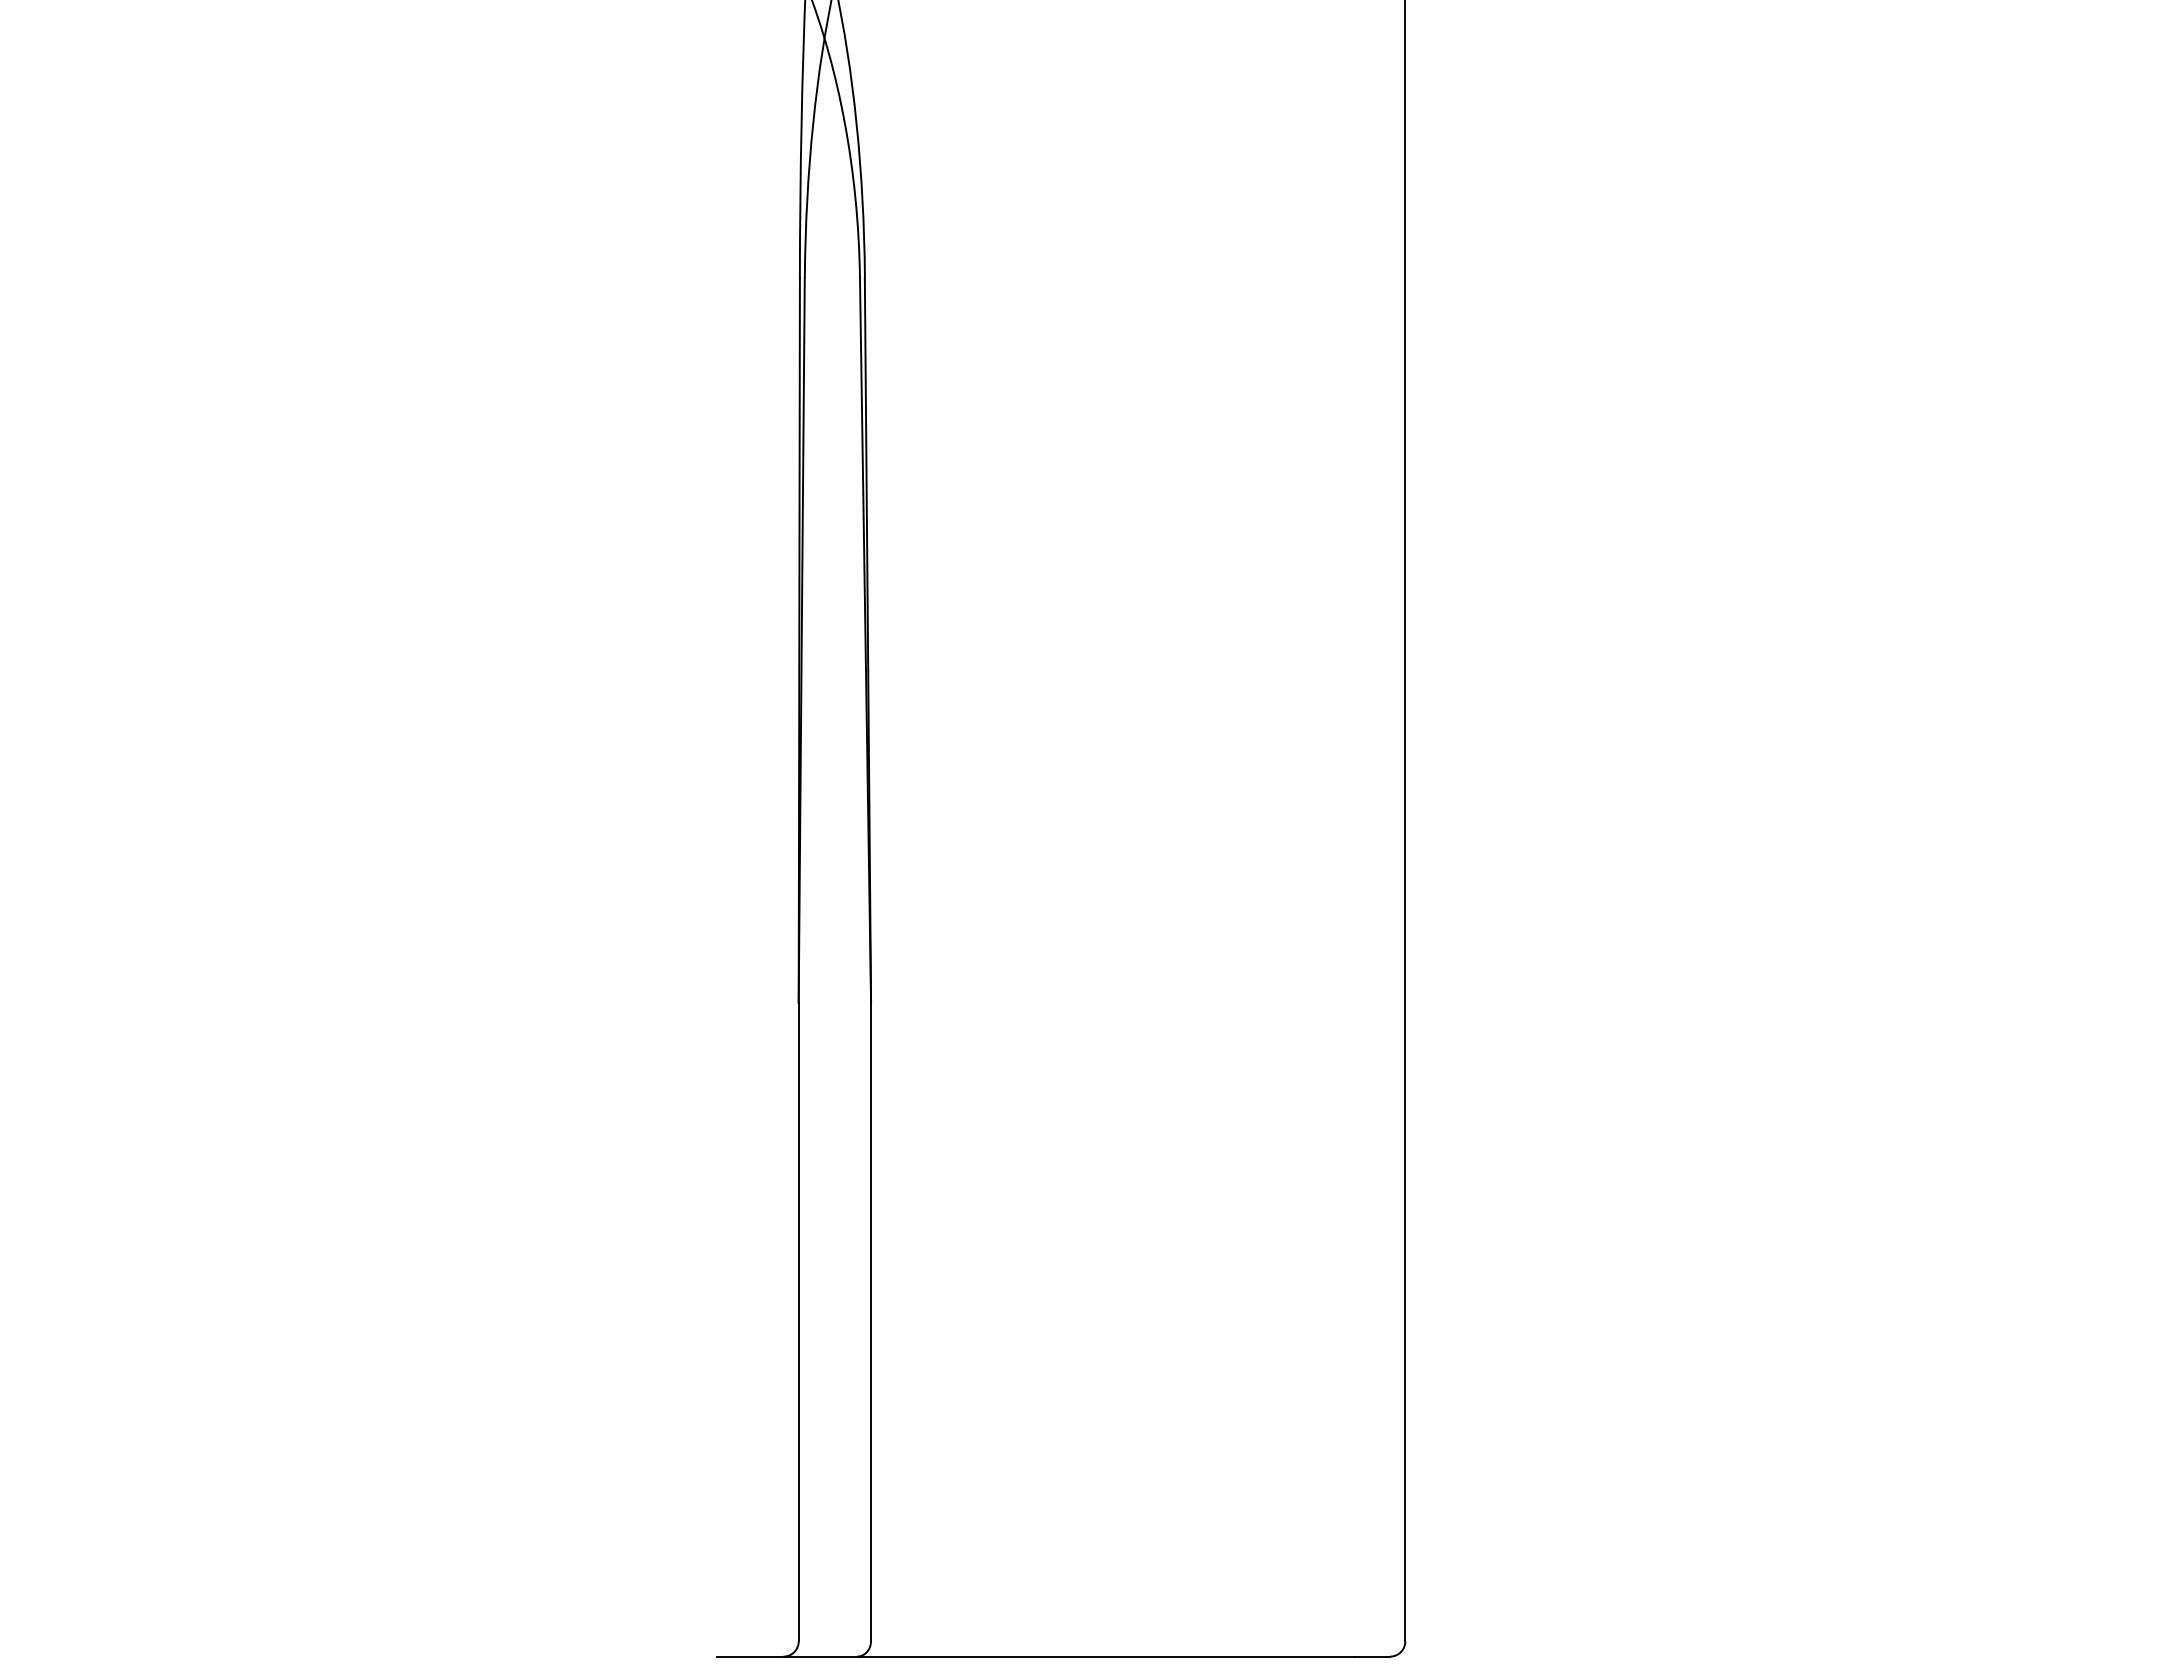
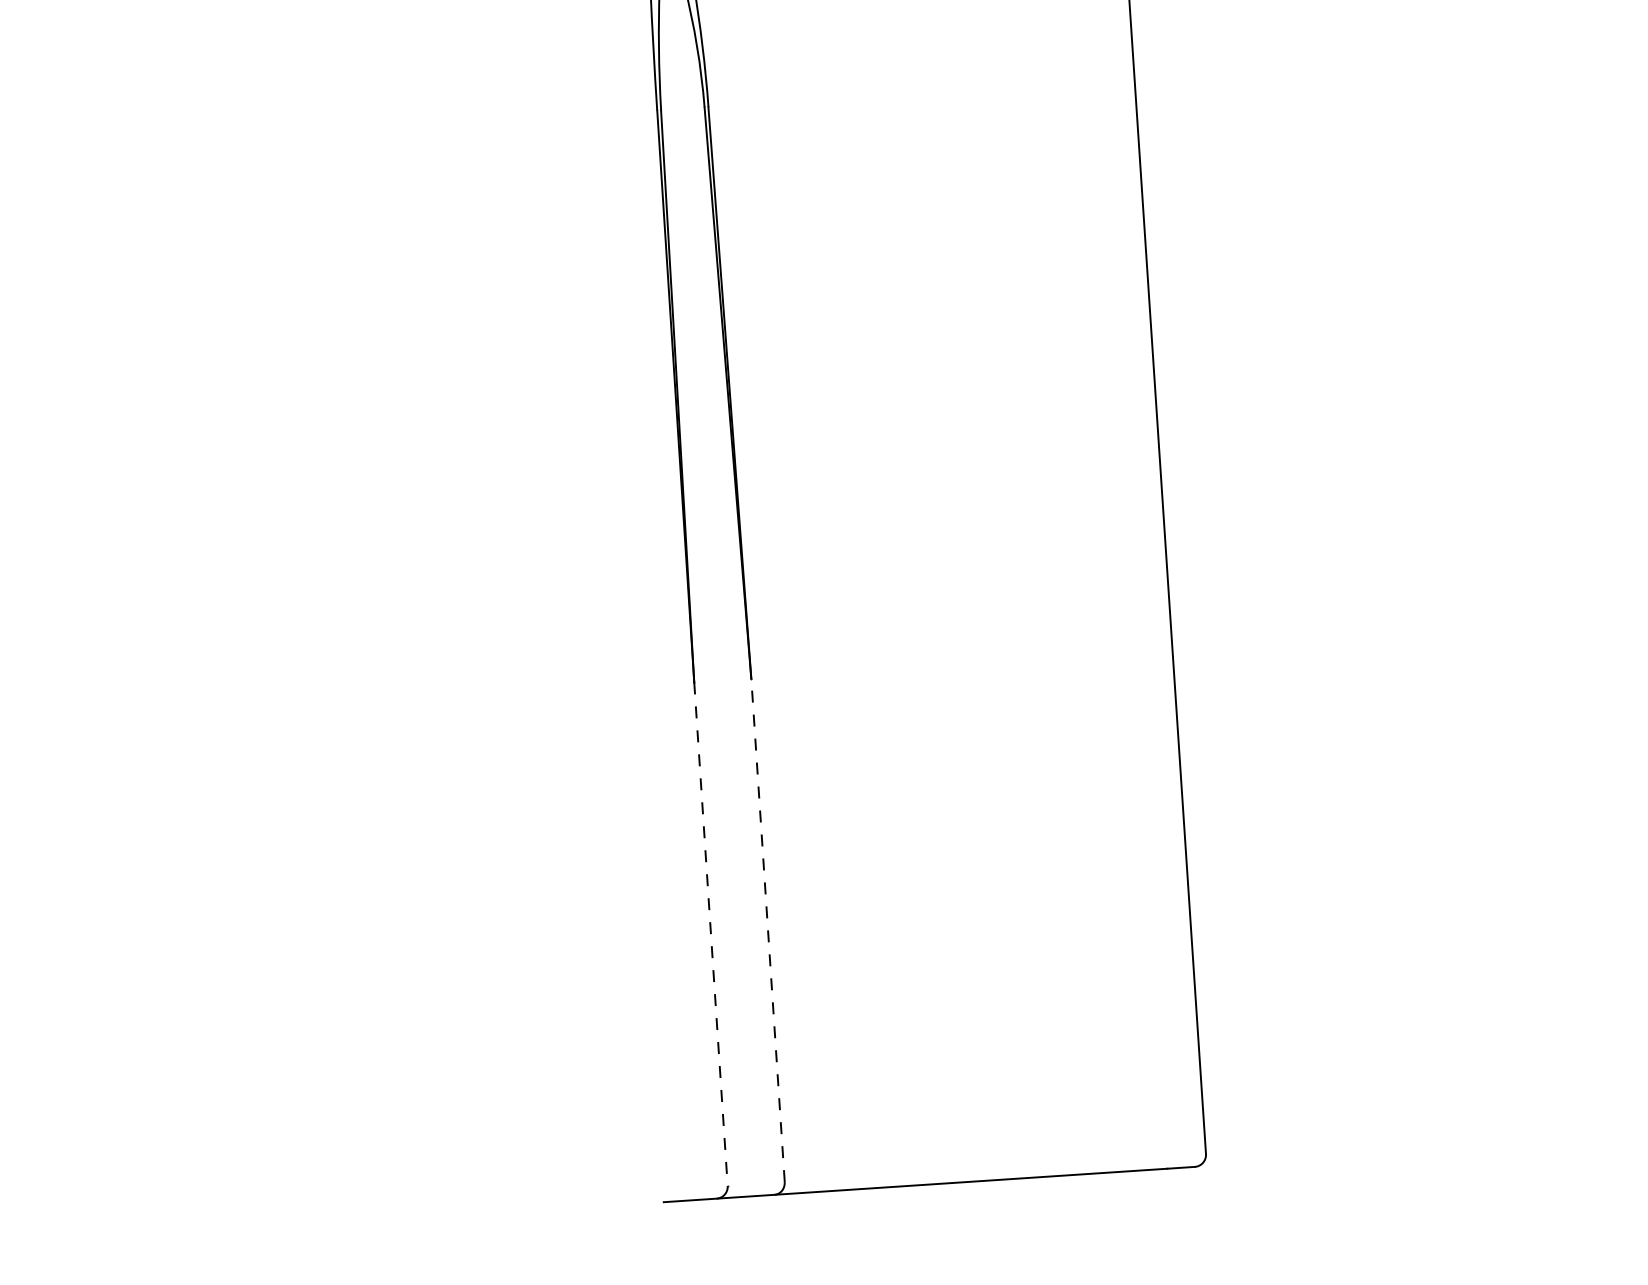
line: (871, 1321) -> (768, 929), solid -> dashed
line: (798, 1322) -> (710, 934), solid -> dashed

